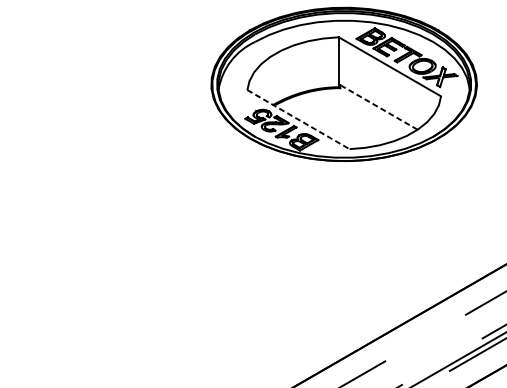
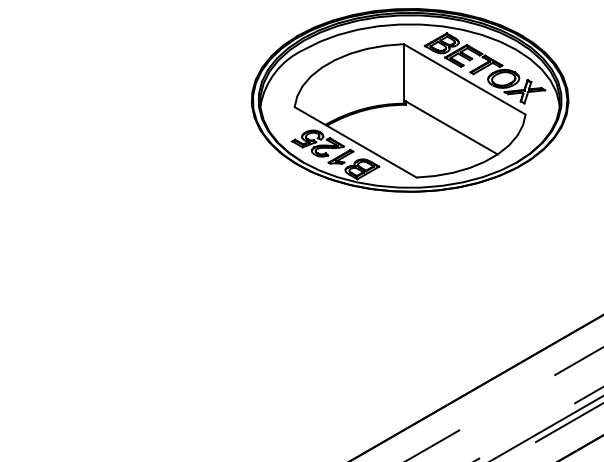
line: (378, 107) -> (451, 127), dashed -> solid
line: (299, 119) -> (356, 142), dashed -> solid

